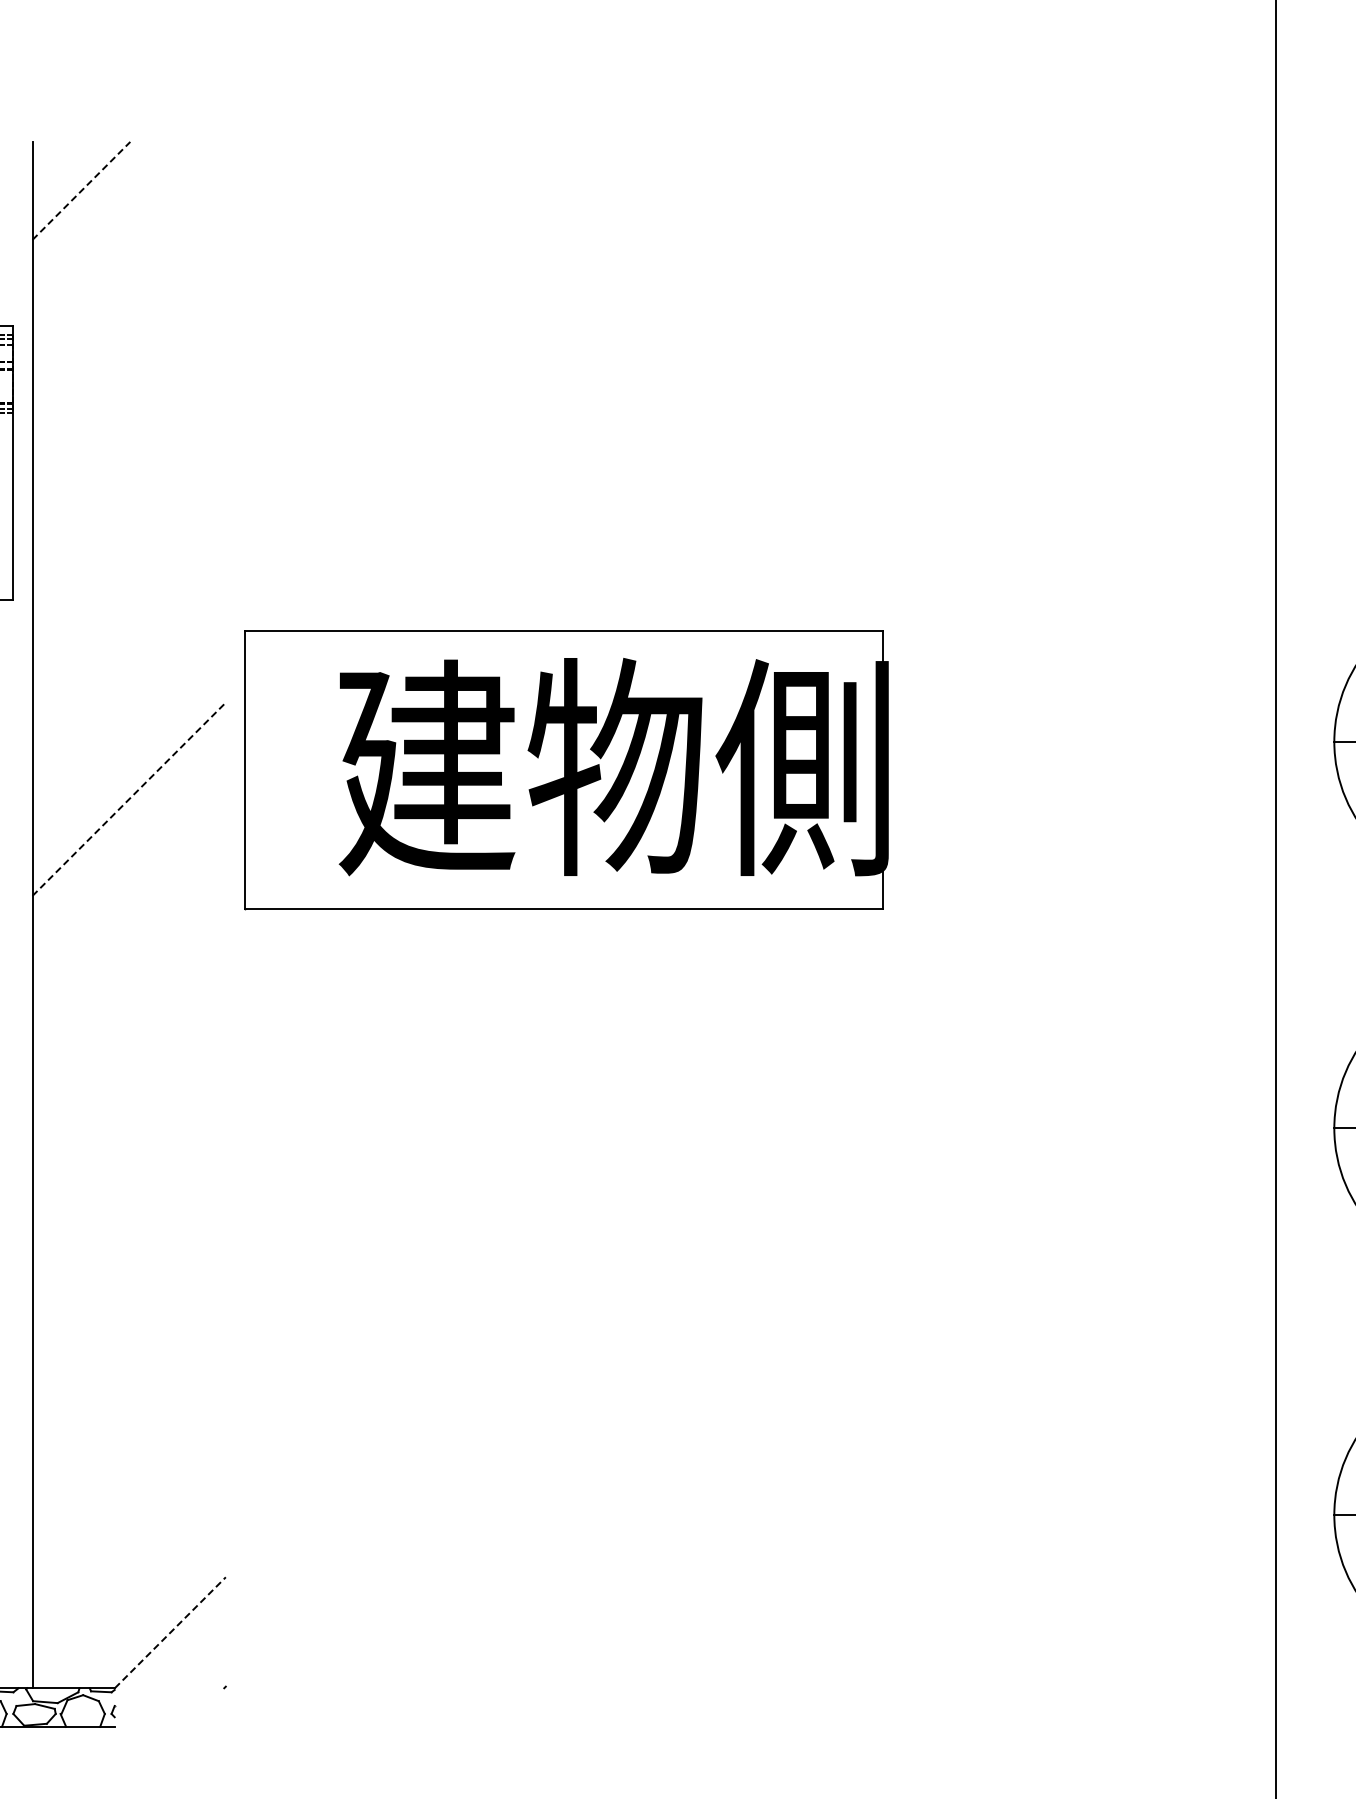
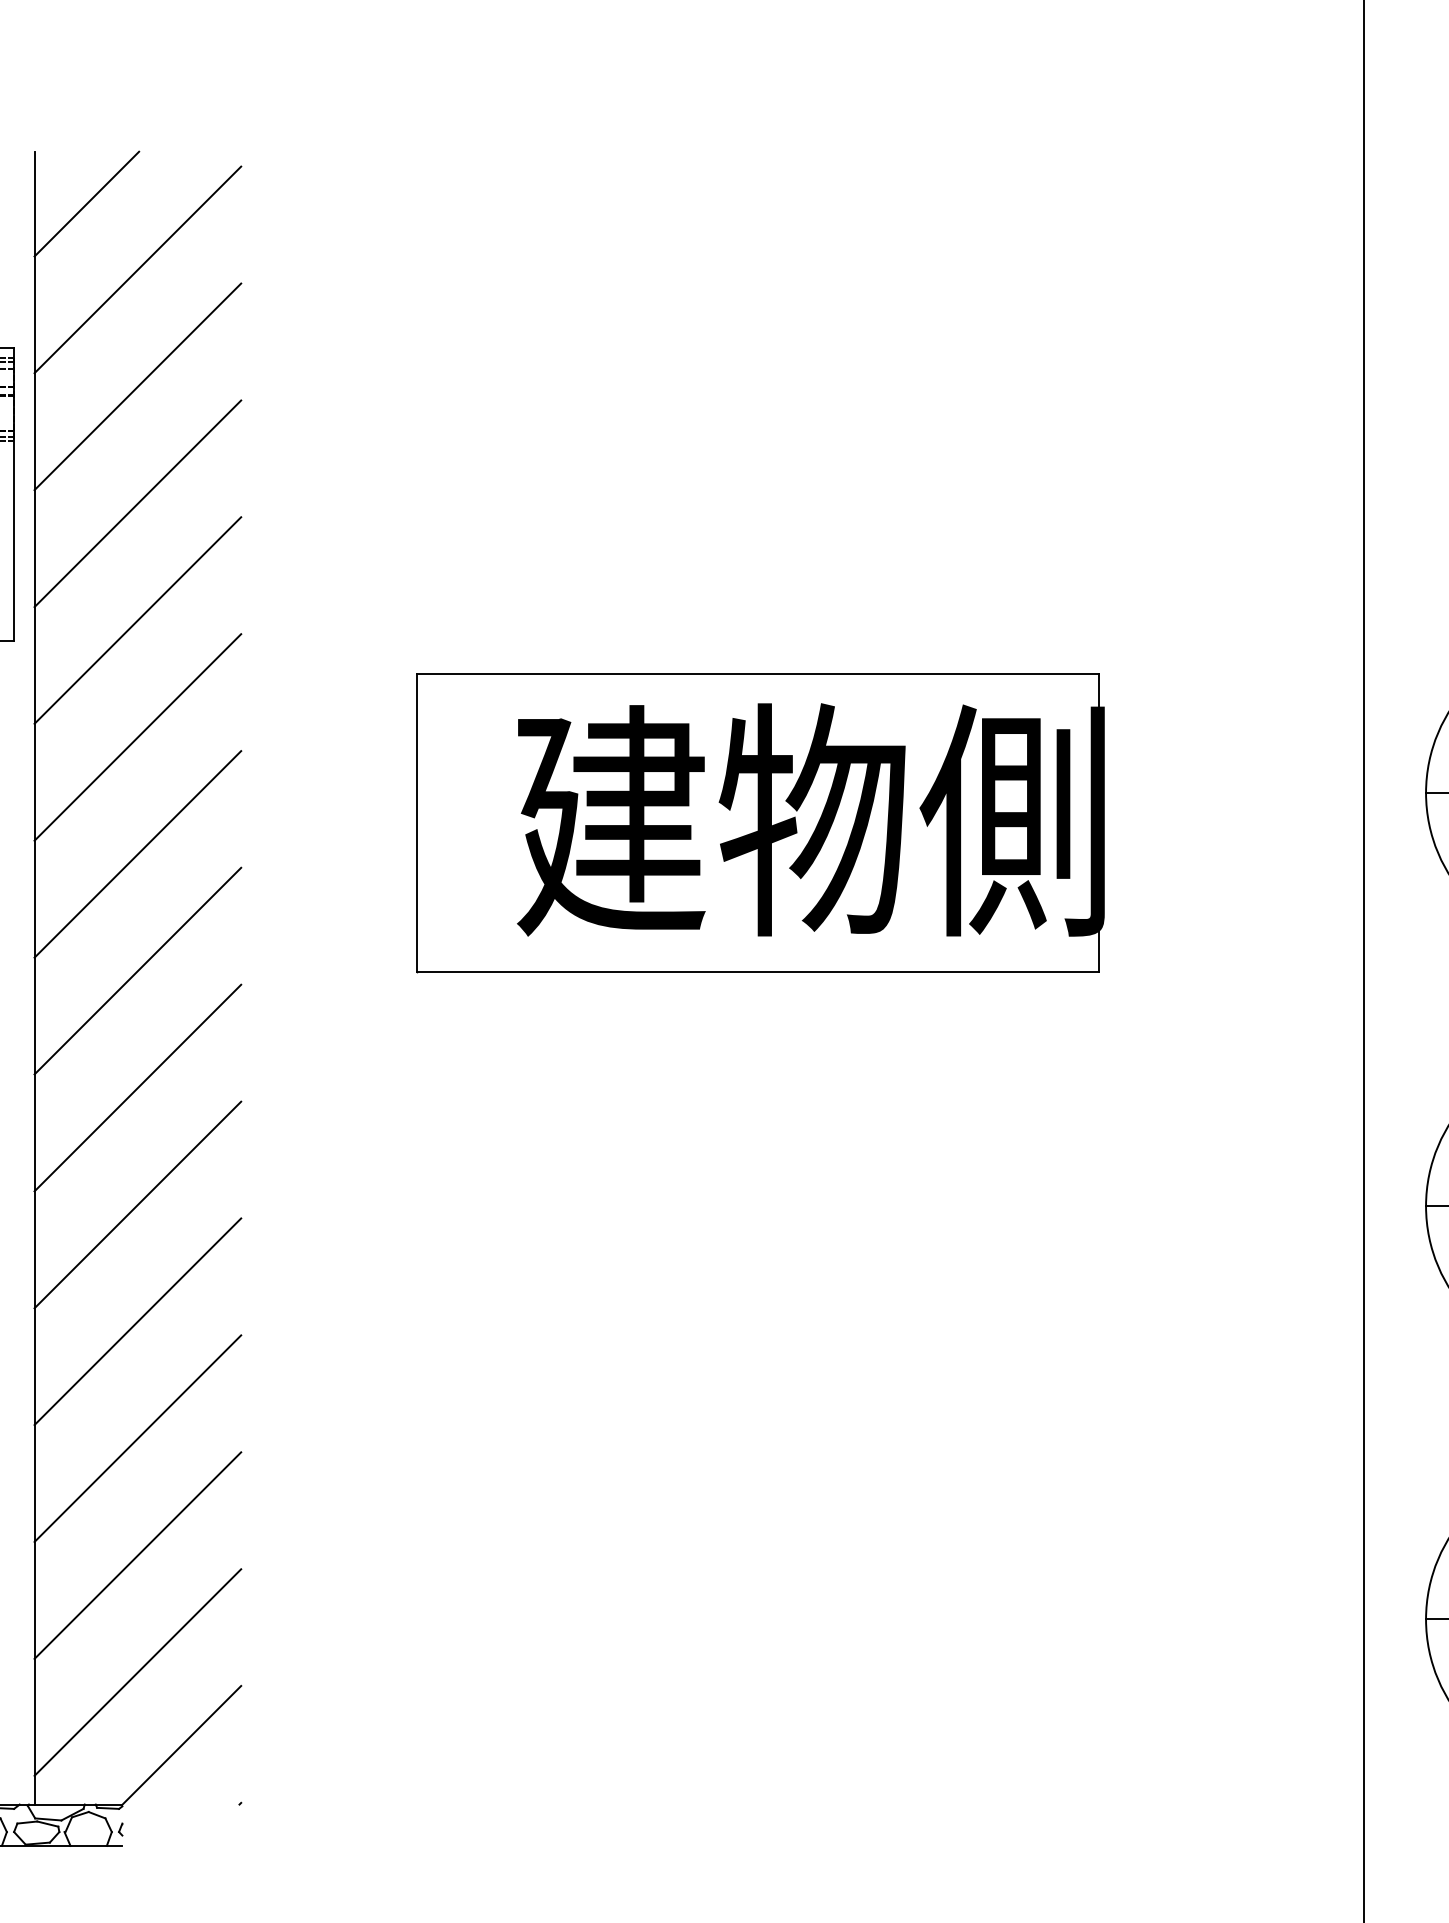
line: (81, 190) -> (86, 203), dashed -> solid
line: (128, 252) -> (137, 269), added
line: (128, 361) -> (137, 386), added
line: (128, 470) -> (137, 502), added
line: (128, 580) -> (137, 620), added
line: (128, 689) -> (137, 737), added
part: (566, 770) -> (760, 823), moved
line: (129, 799) -> (138, 854), dashed -> solid
line: (128, 908) -> (137, 971), added
line: (128, 1017) -> (137, 1087), added
line: (128, 1126) -> (137, 1204), added
line: (128, 1236) -> (137, 1321), added
line: (128, 1345) -> (137, 1438), added
line: (128, 1454) -> (137, 1554), added
line: (128, 1564) -> (137, 1672), added
line: (170, 1632) -> (182, 1745), dashed -> solid

